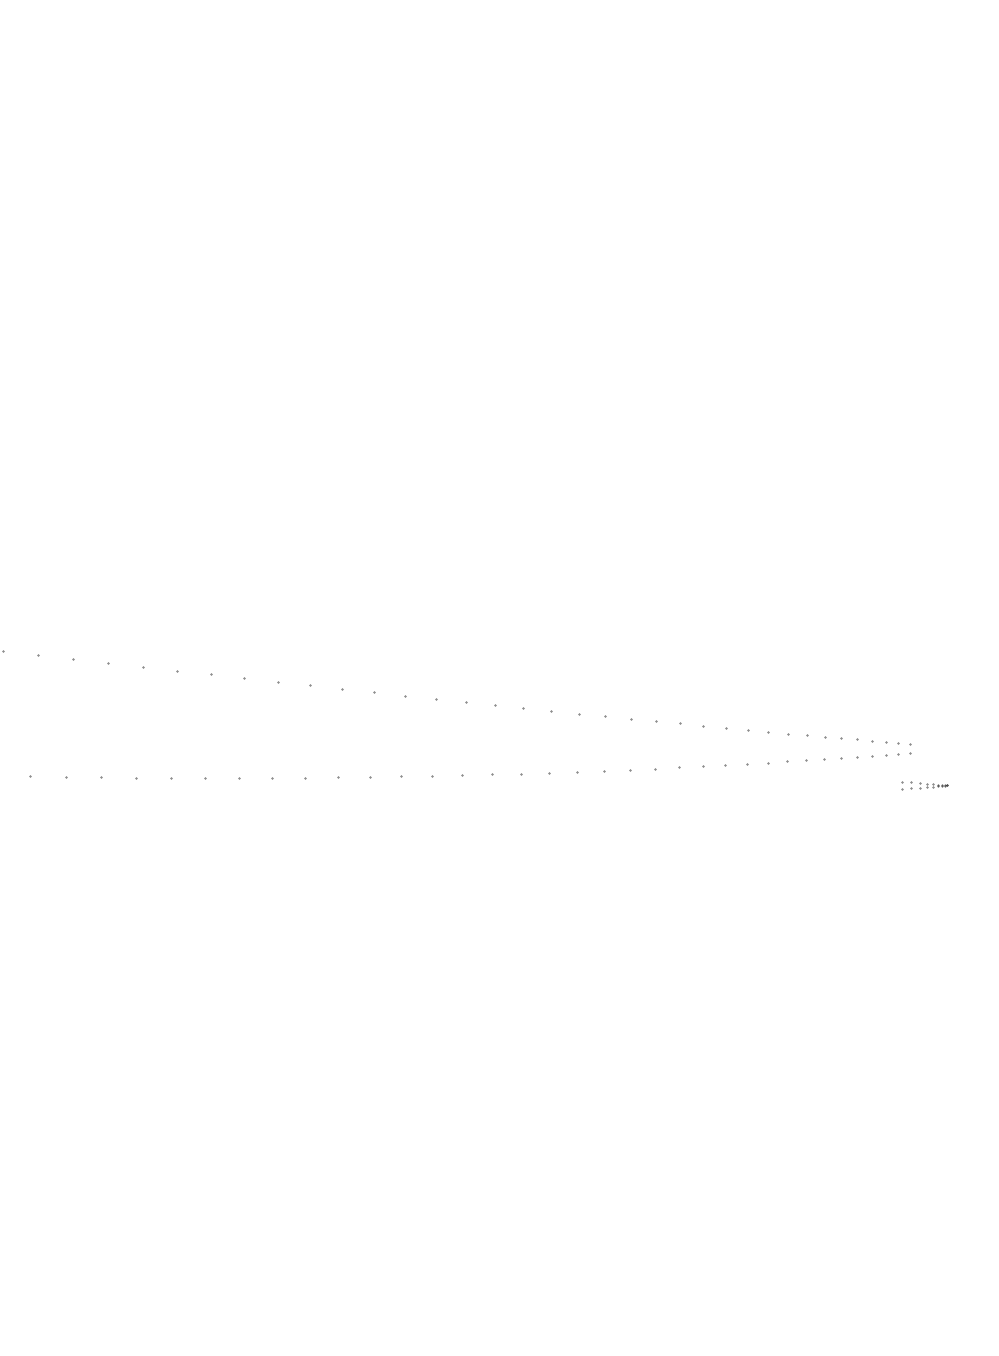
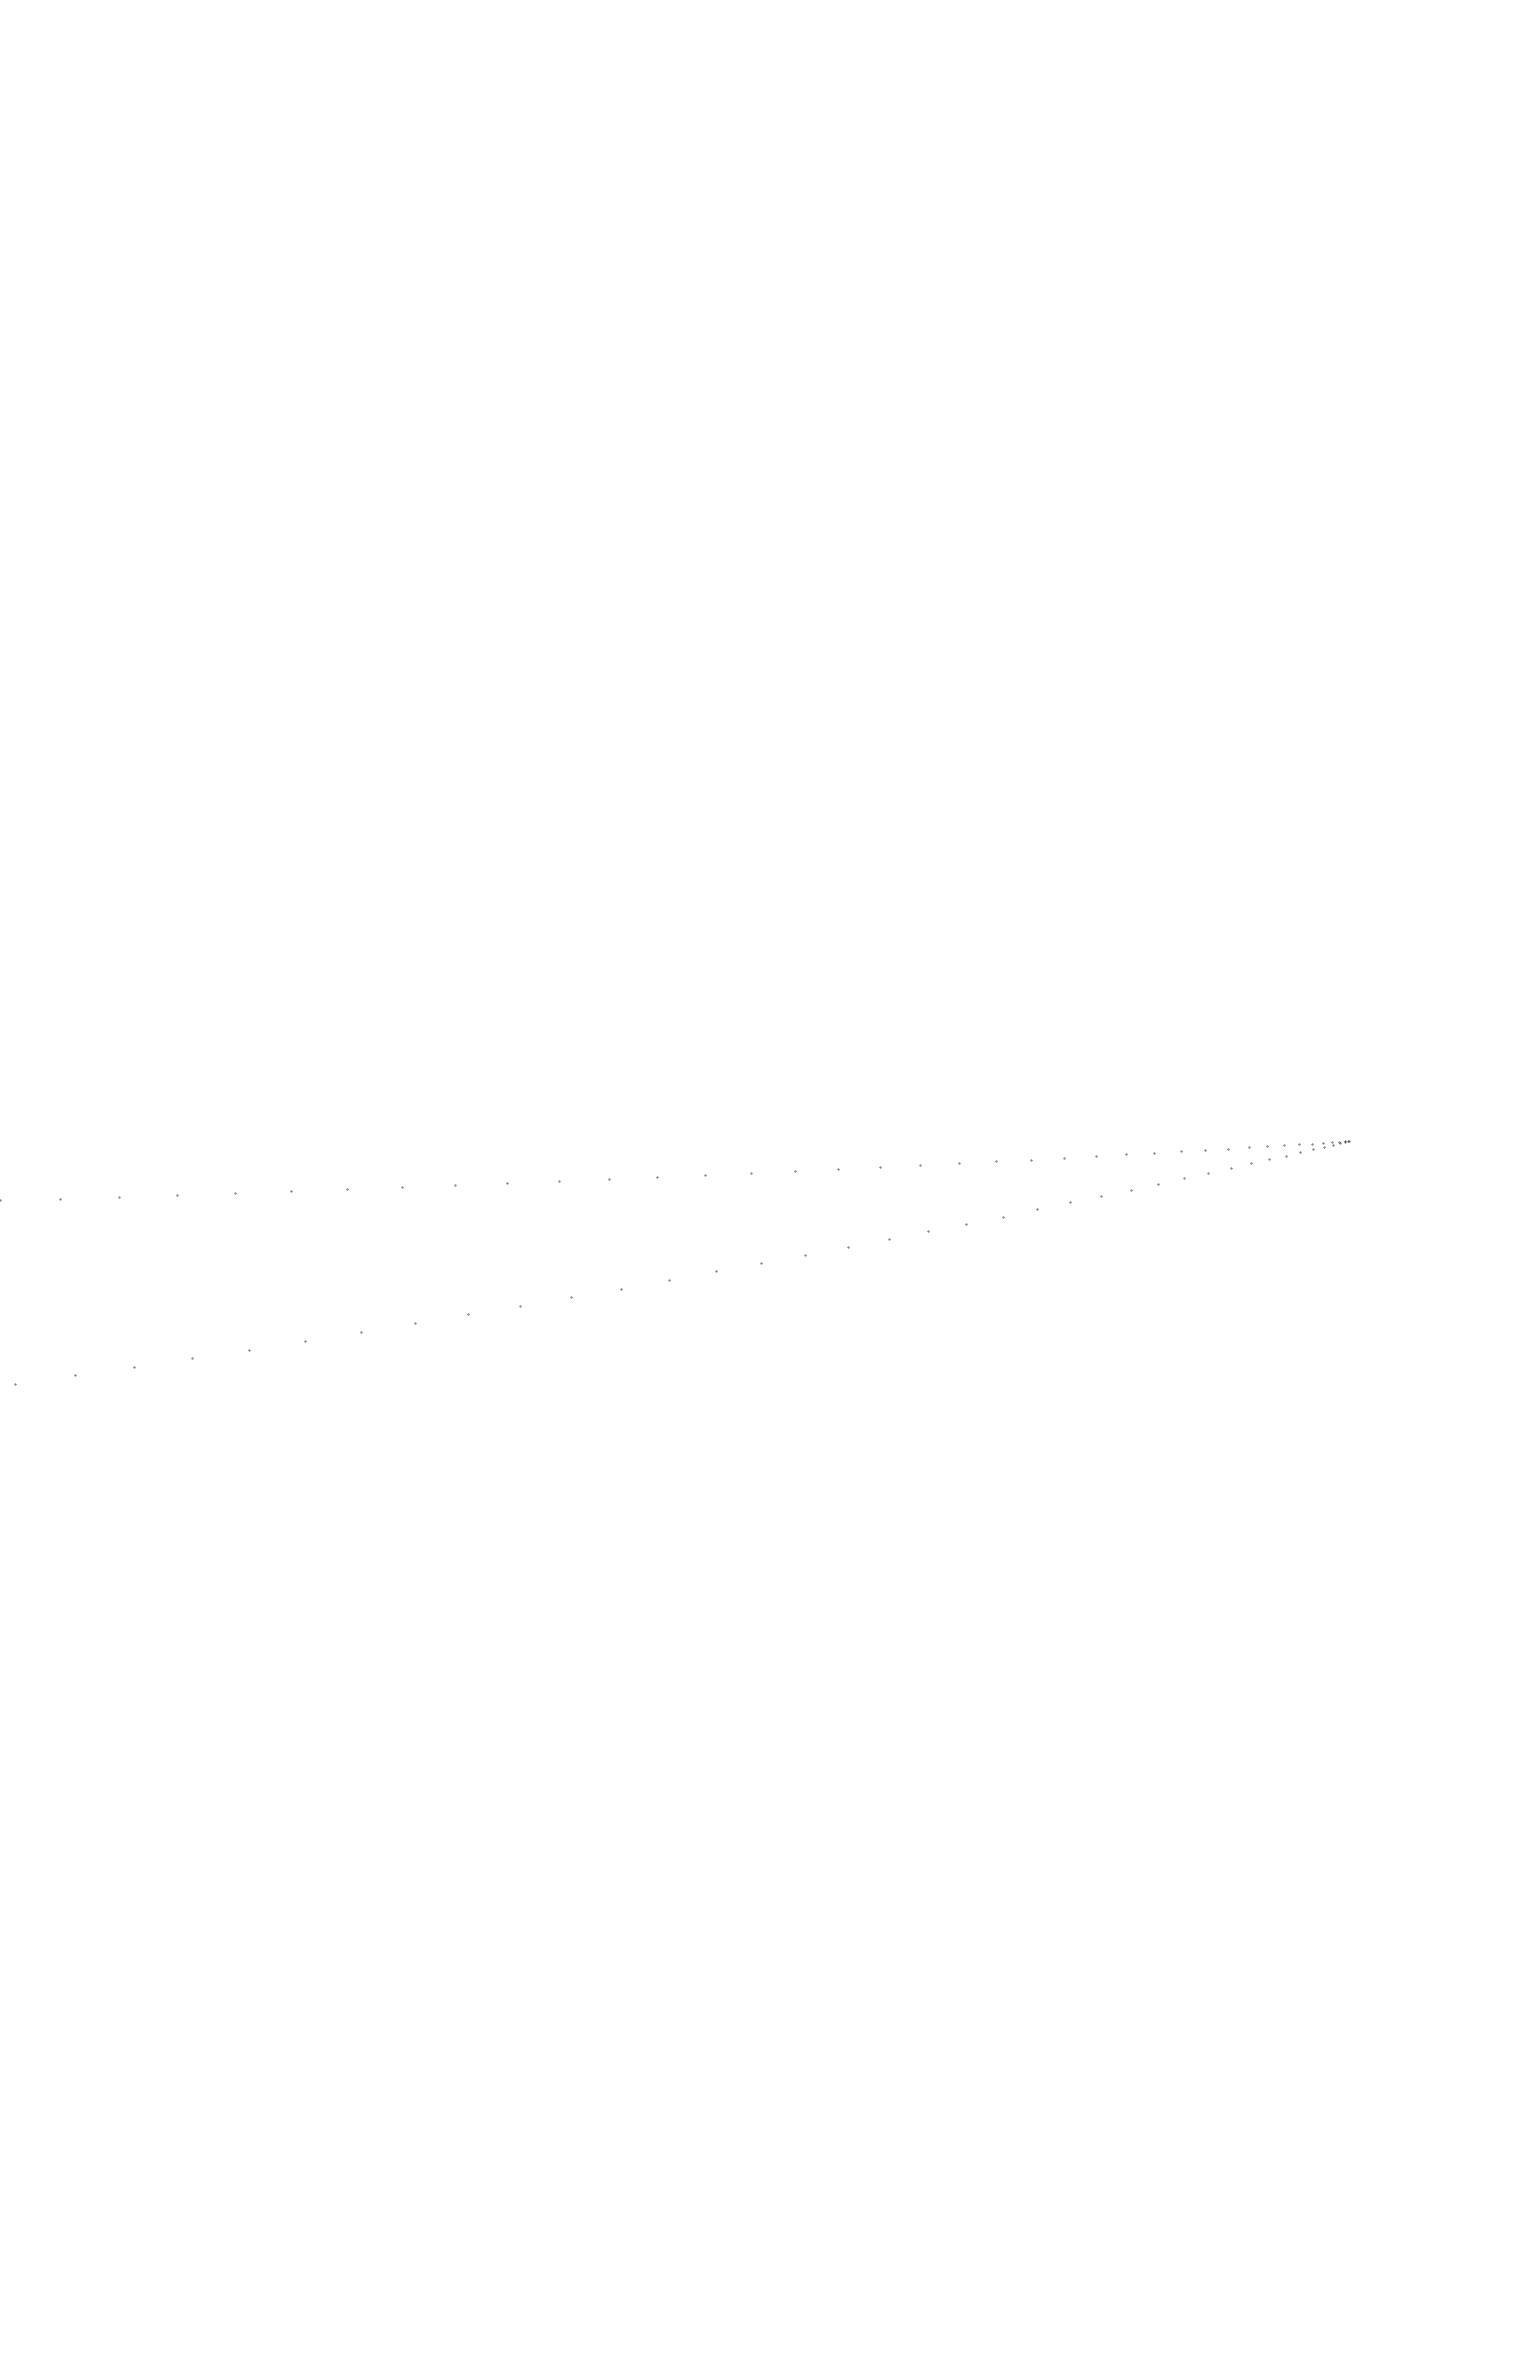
part: (924, 785) -> (1308, 1147), moved

